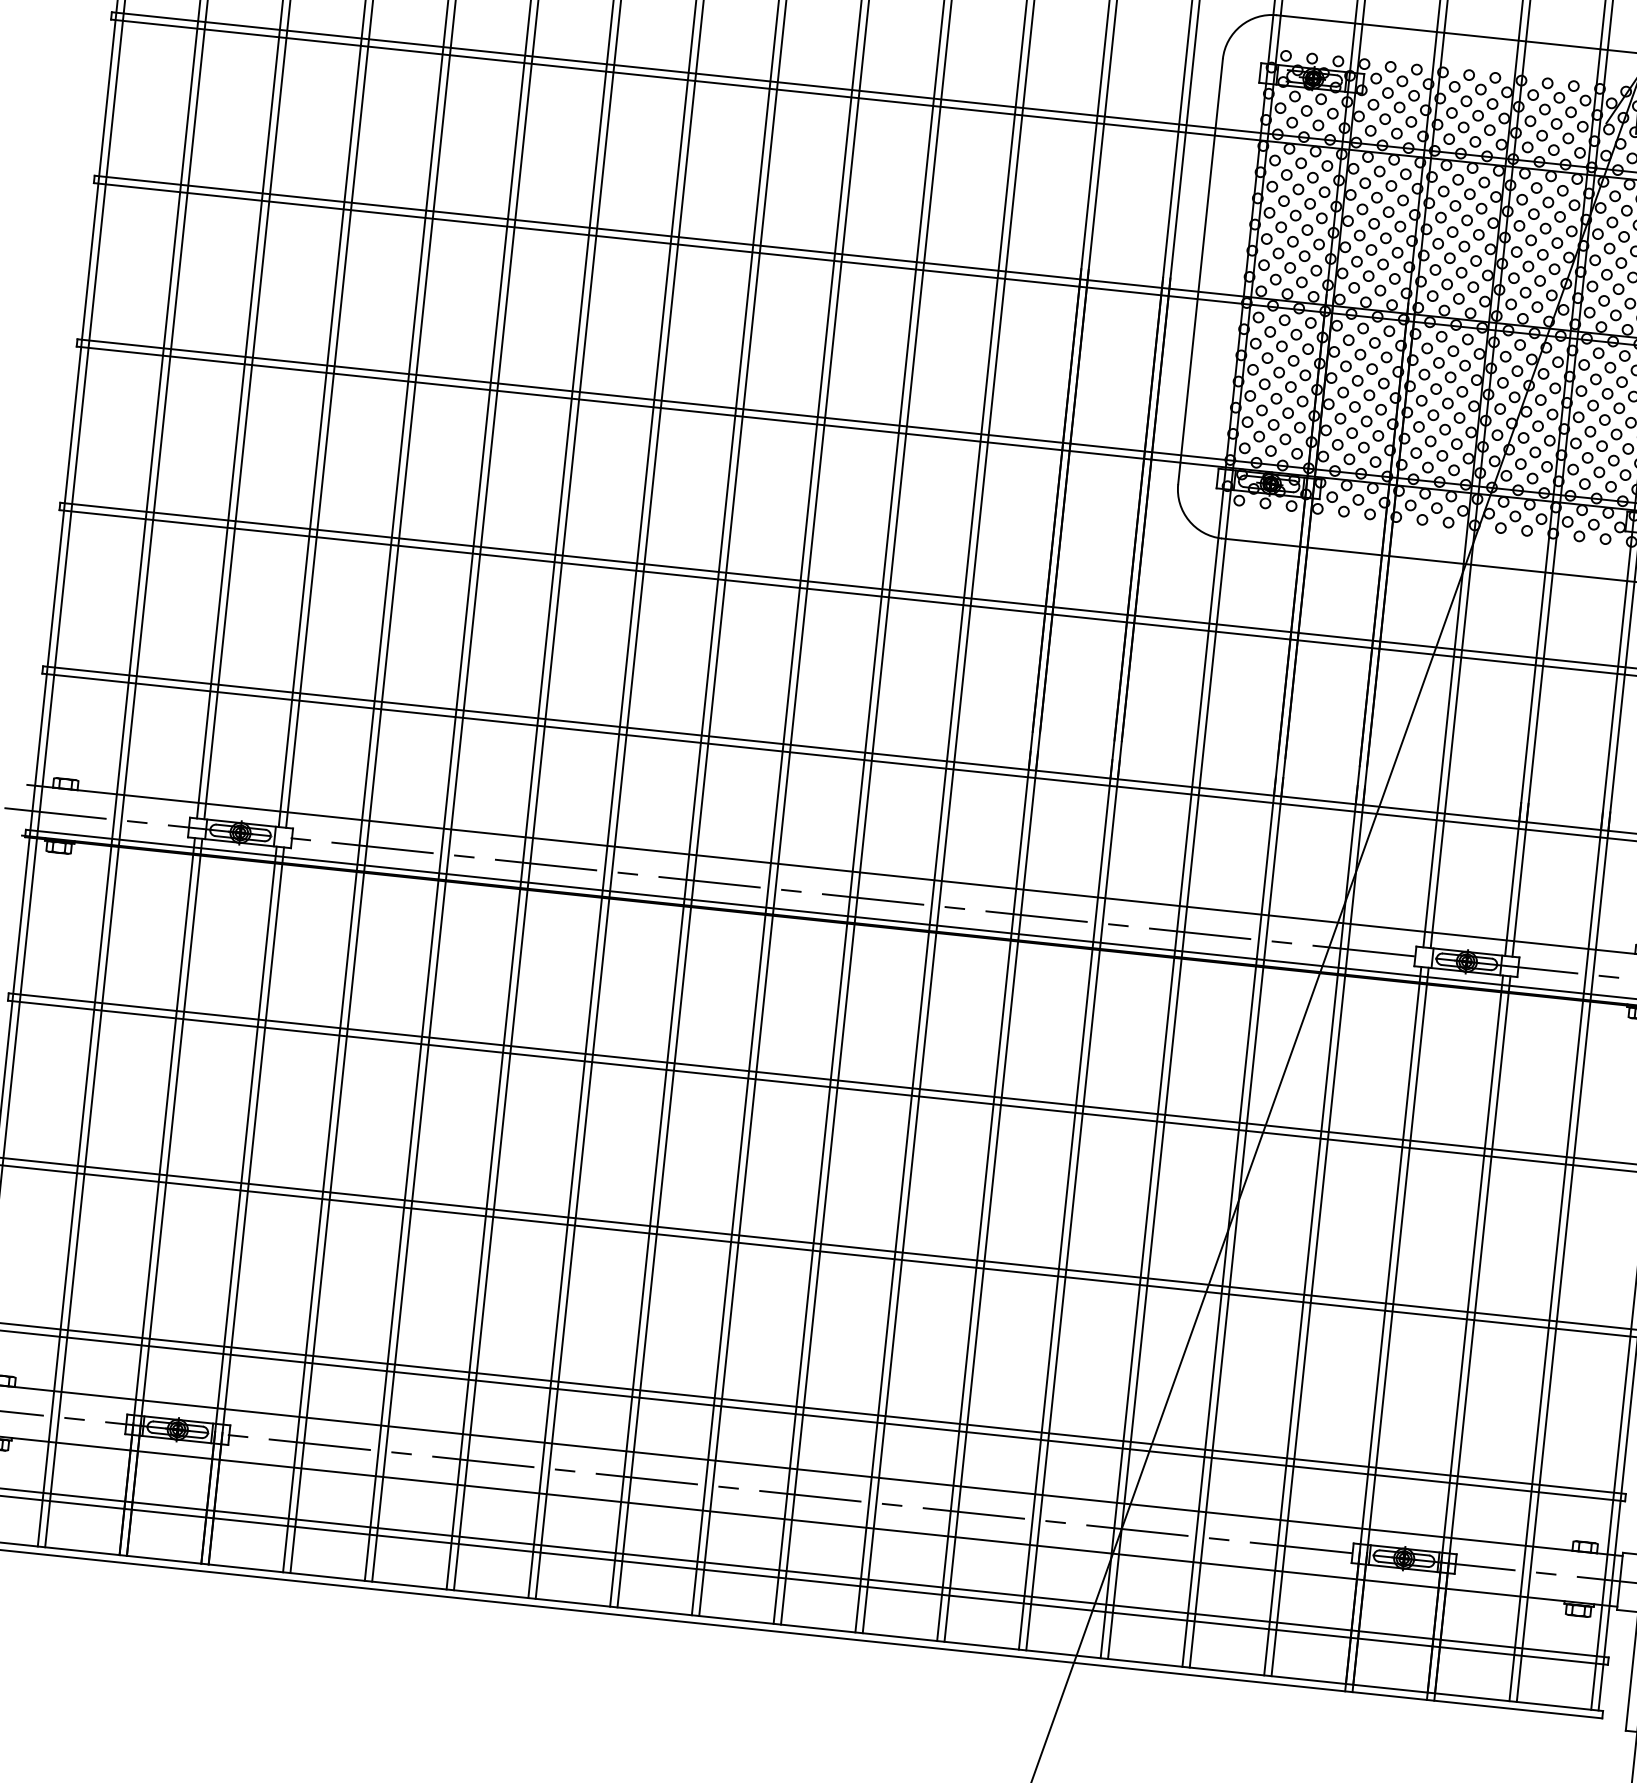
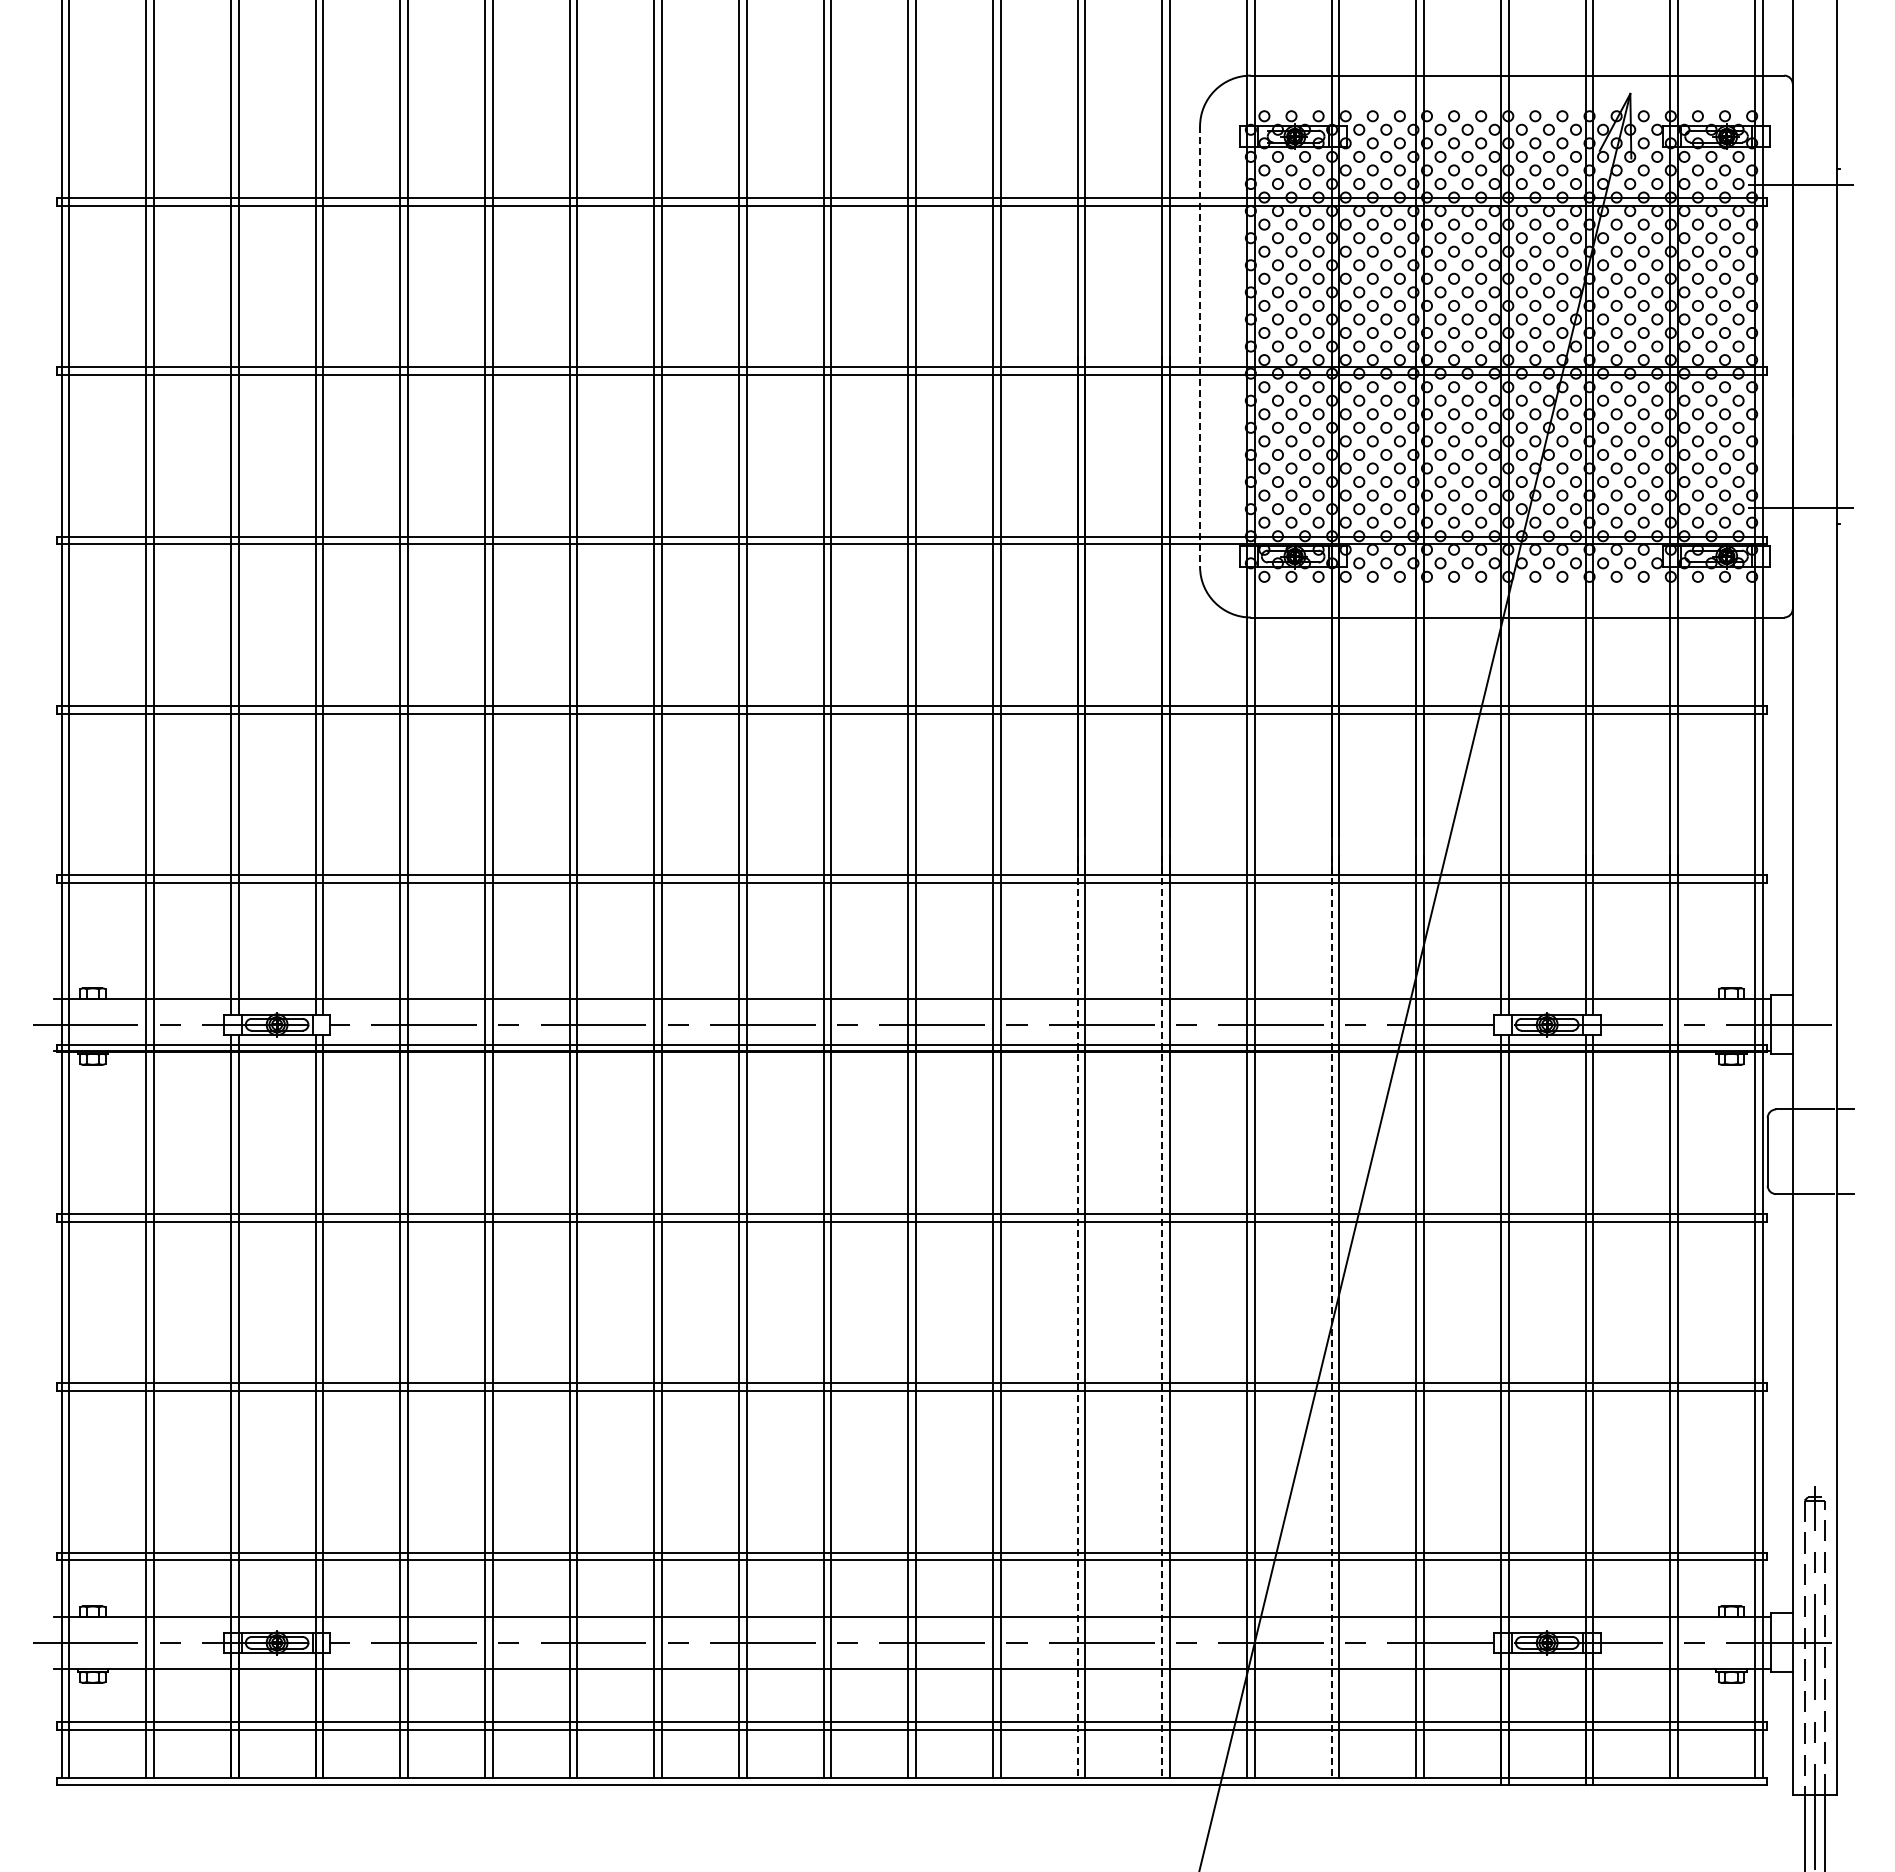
line: (1200, 272) -> (1200, 347), solid -> dashed
line: (983, 1195) -> (1077, 1316), solid -> dashed
line: (1065, 1204) -> (1162, 1316), solid -> dashed
line: (1229, 1221) -> (1331, 1316), solid -> dashed

